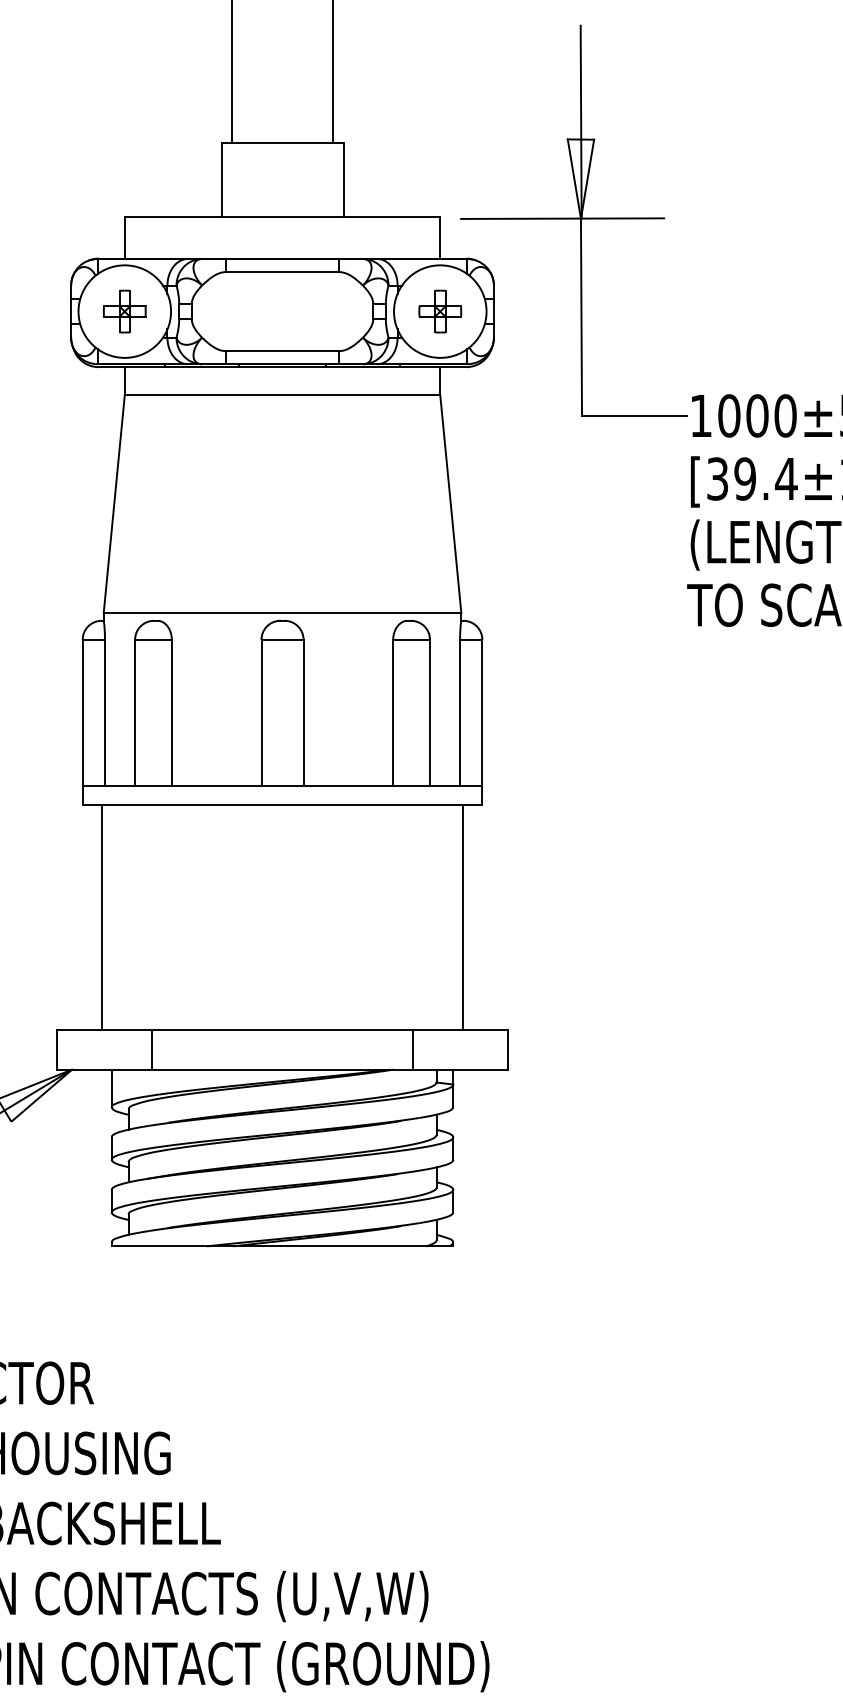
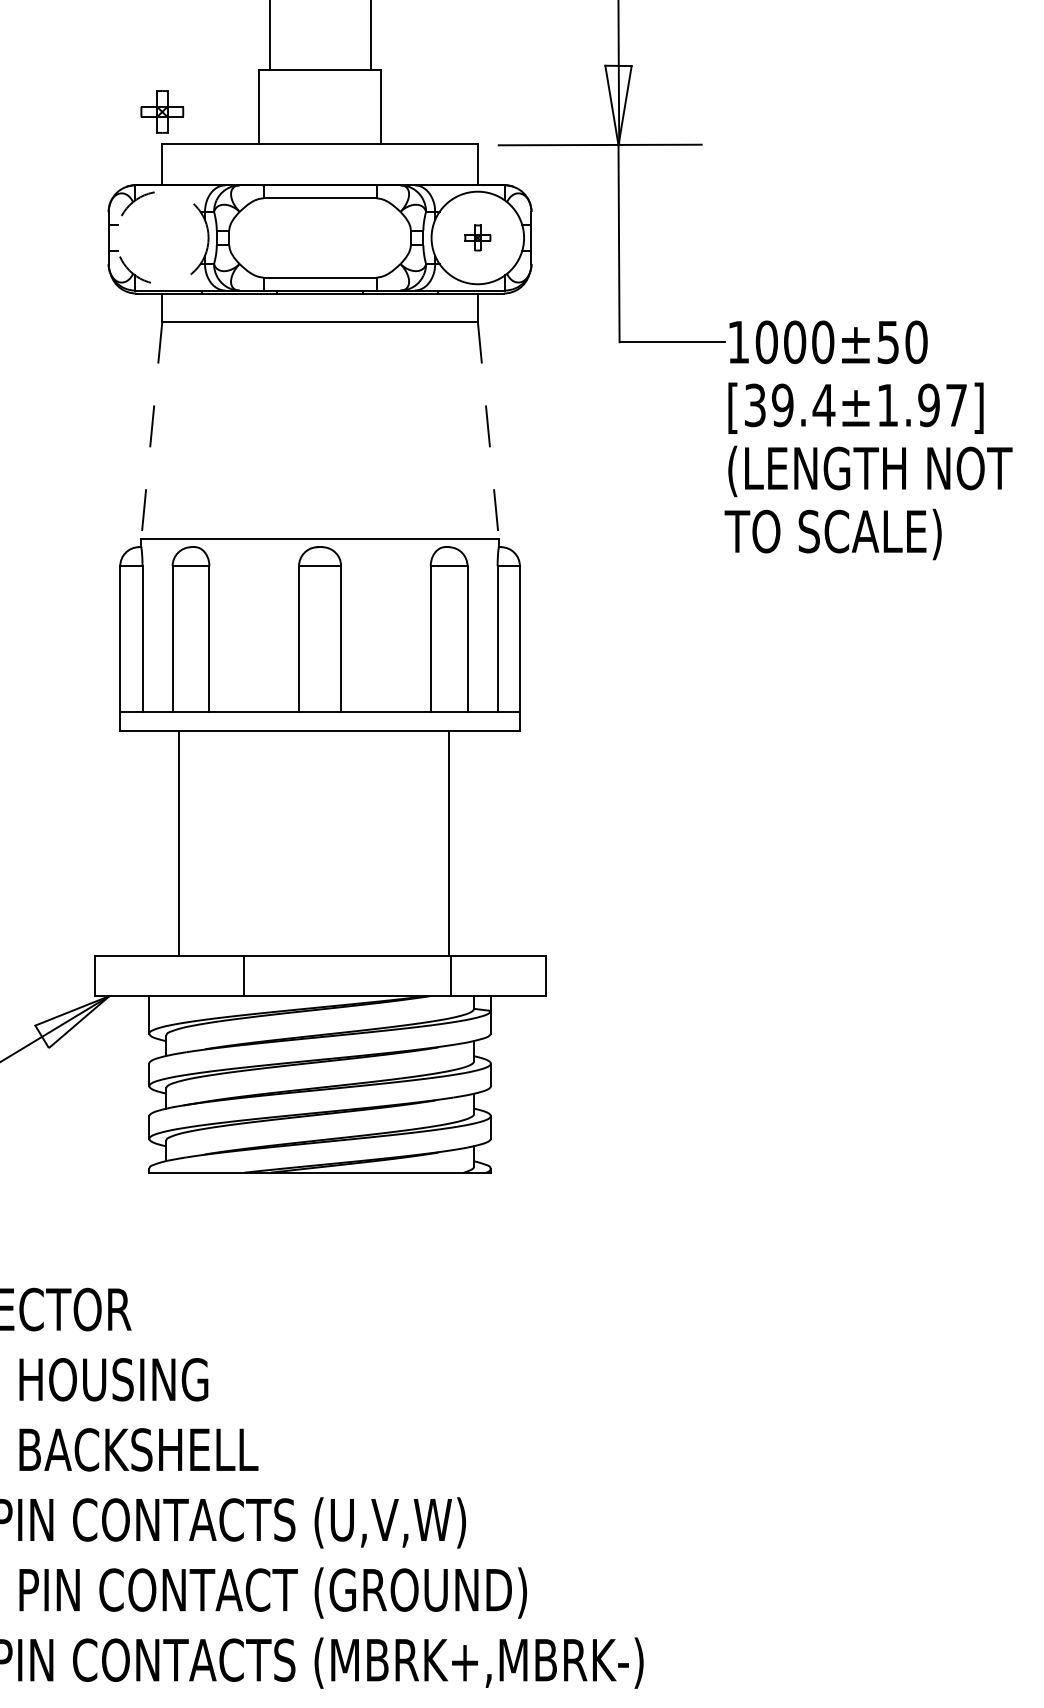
circle: (124, 311) -> (162, 237), solid -> dashed
part: (124, 311) -> (162, 111), moved
part: (439, 311) -> (477, 237), size x0.6
line: (113, 504) -> (151, 430), solid -> dashed
line: (450, 504) -> (488, 430), solid -> dashed
line: (101, 917) -> (179, 843), moved
line: (462, 917) -> (448, 843), moved
line: (151, 1050) -> (243, 976), moved

